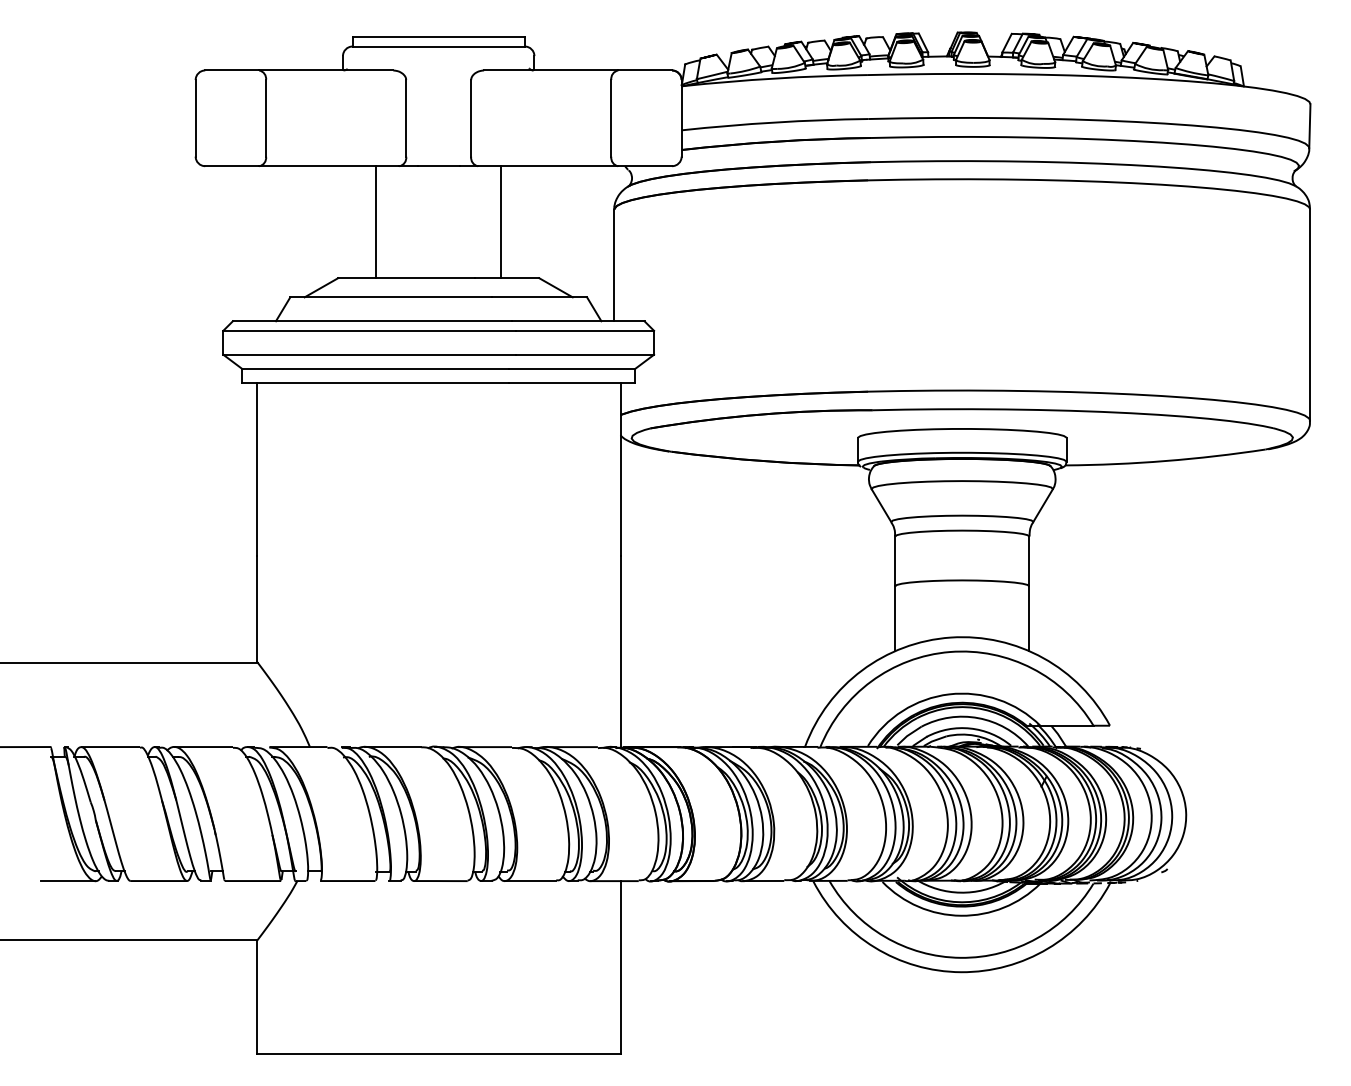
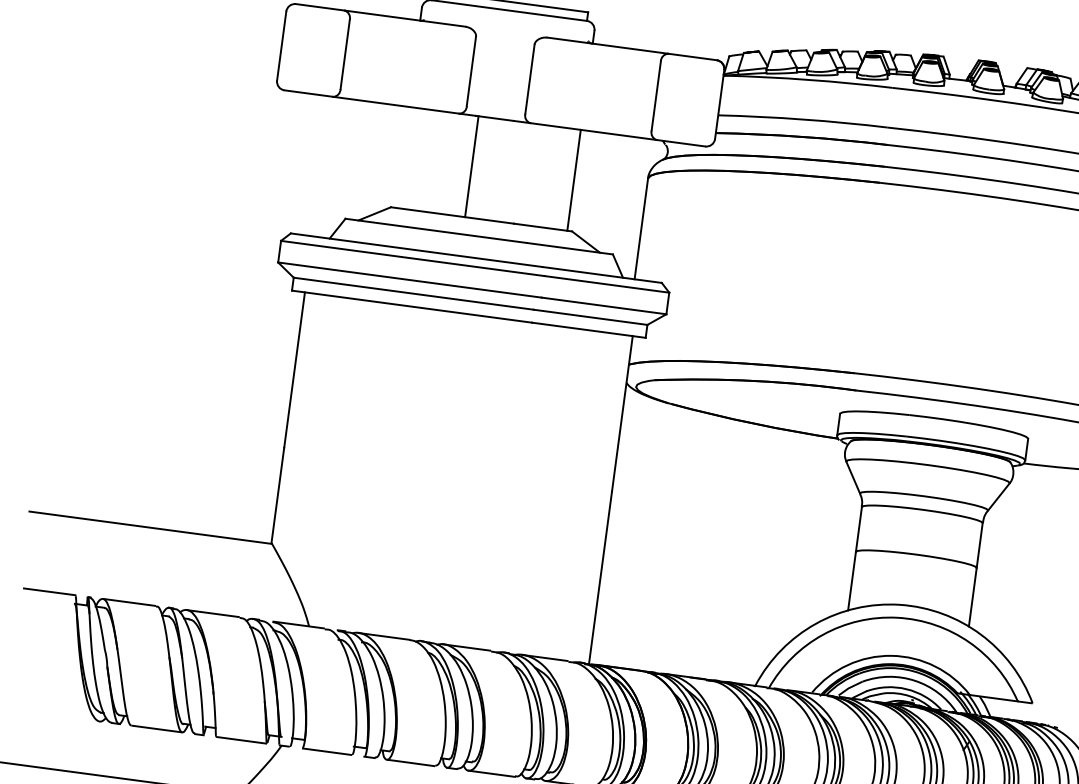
line: (376, 222) -> (471, 166), moved
line: (500, 222) -> (573, 180), moved
line: (67, 881) -> (74, 718), removed

